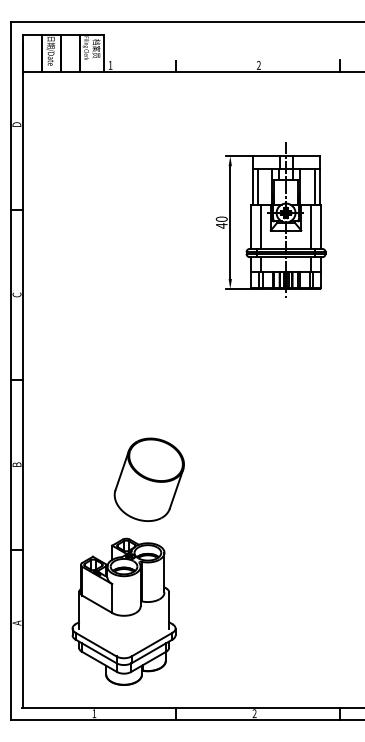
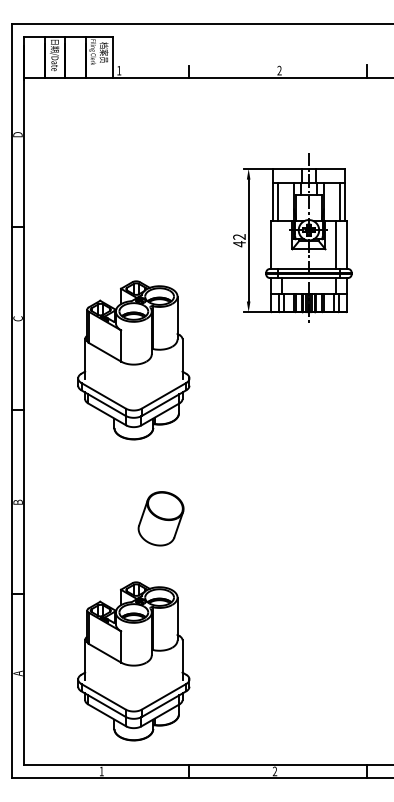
text: (221, 218) -> (239, 236), 40 -> 42
line: (261, 227) -> (282, 245), removed
part: (123, 333) -> (133, 360), added
part: (148, 479) -> (160, 518), size x0.6

